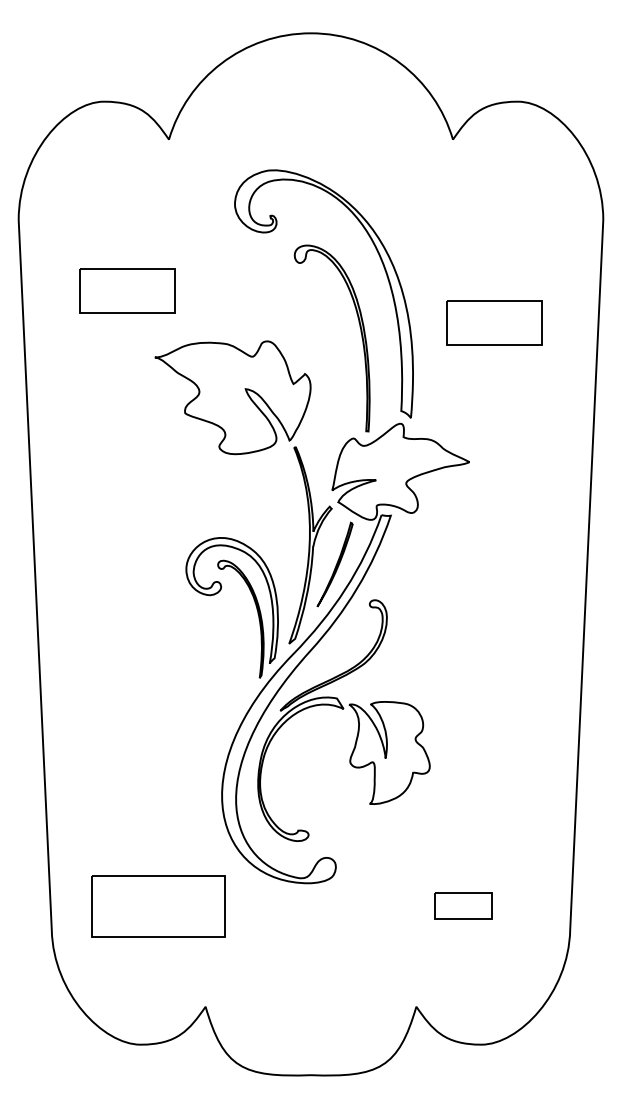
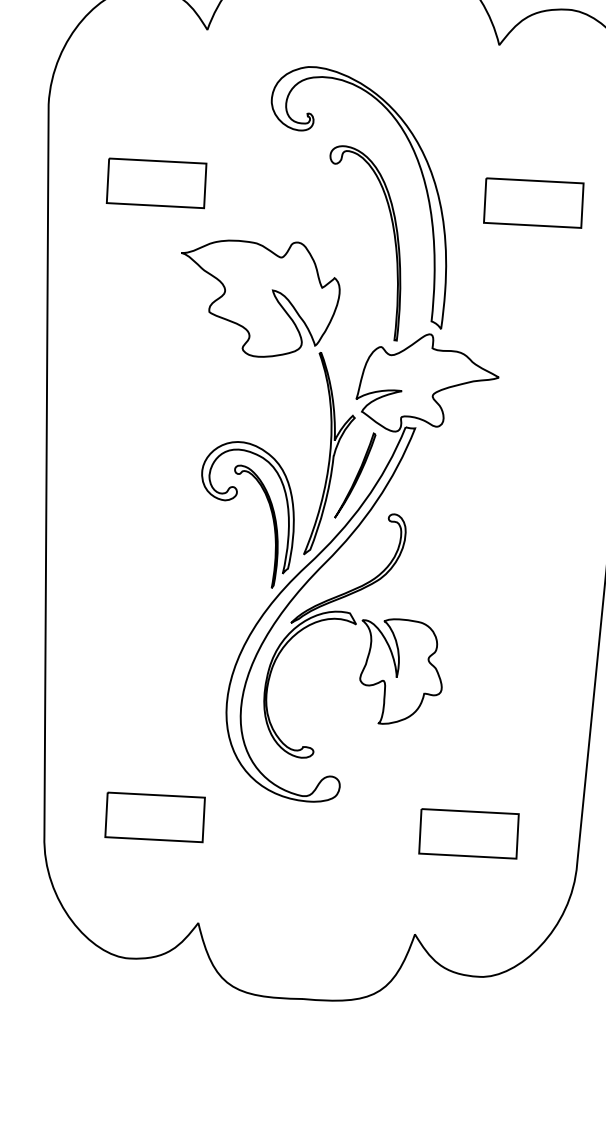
part: (494, 322) -> (533, 202), moved
part: (158, 906) -> (155, 817), size x0.71
part: (463, 906) -> (468, 833), size x1.67

